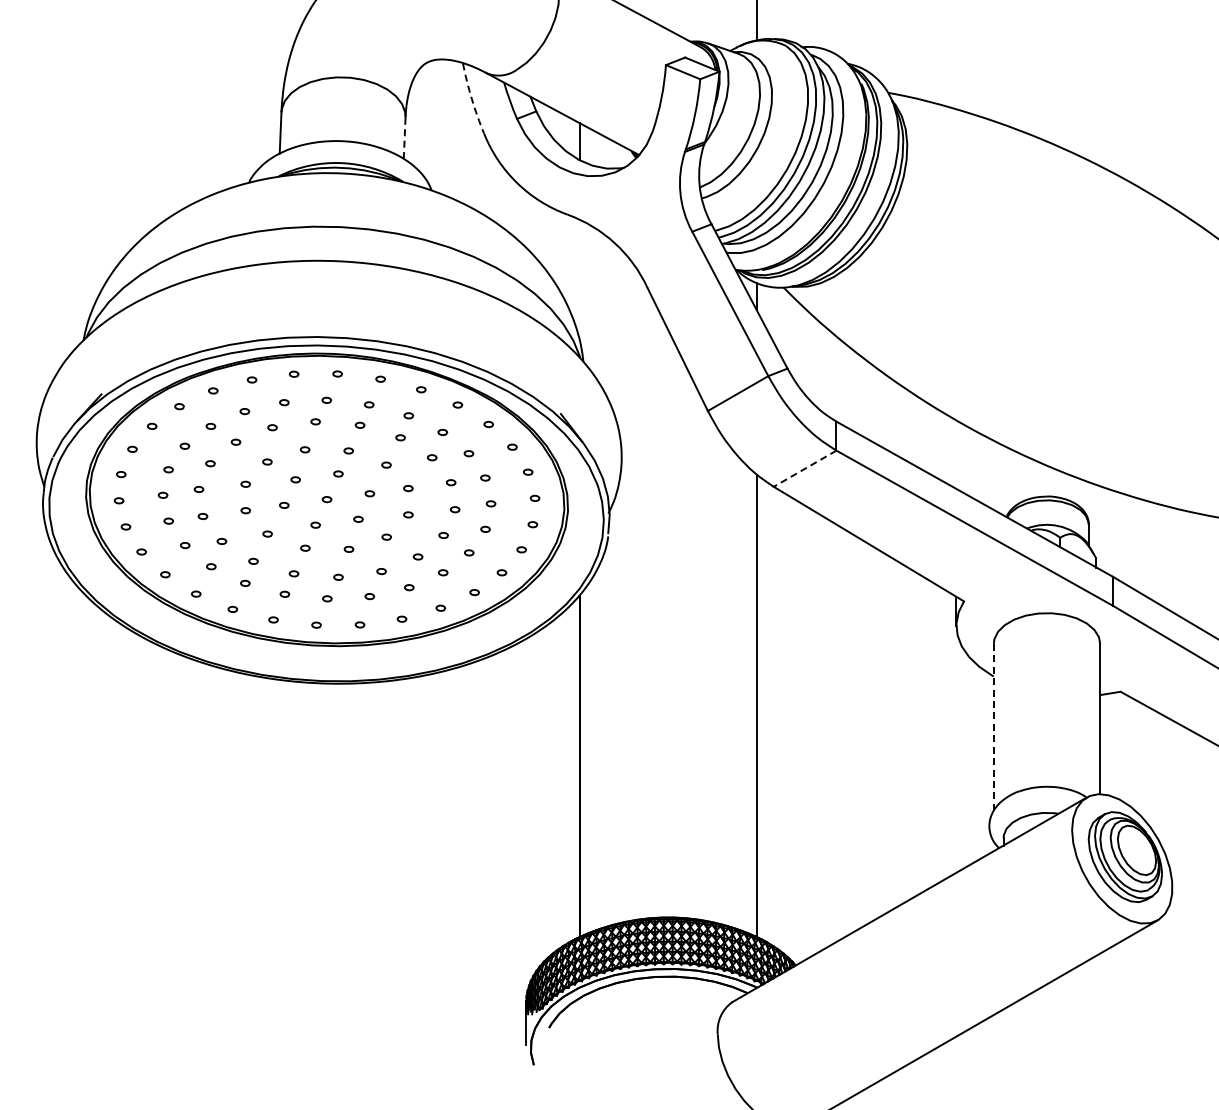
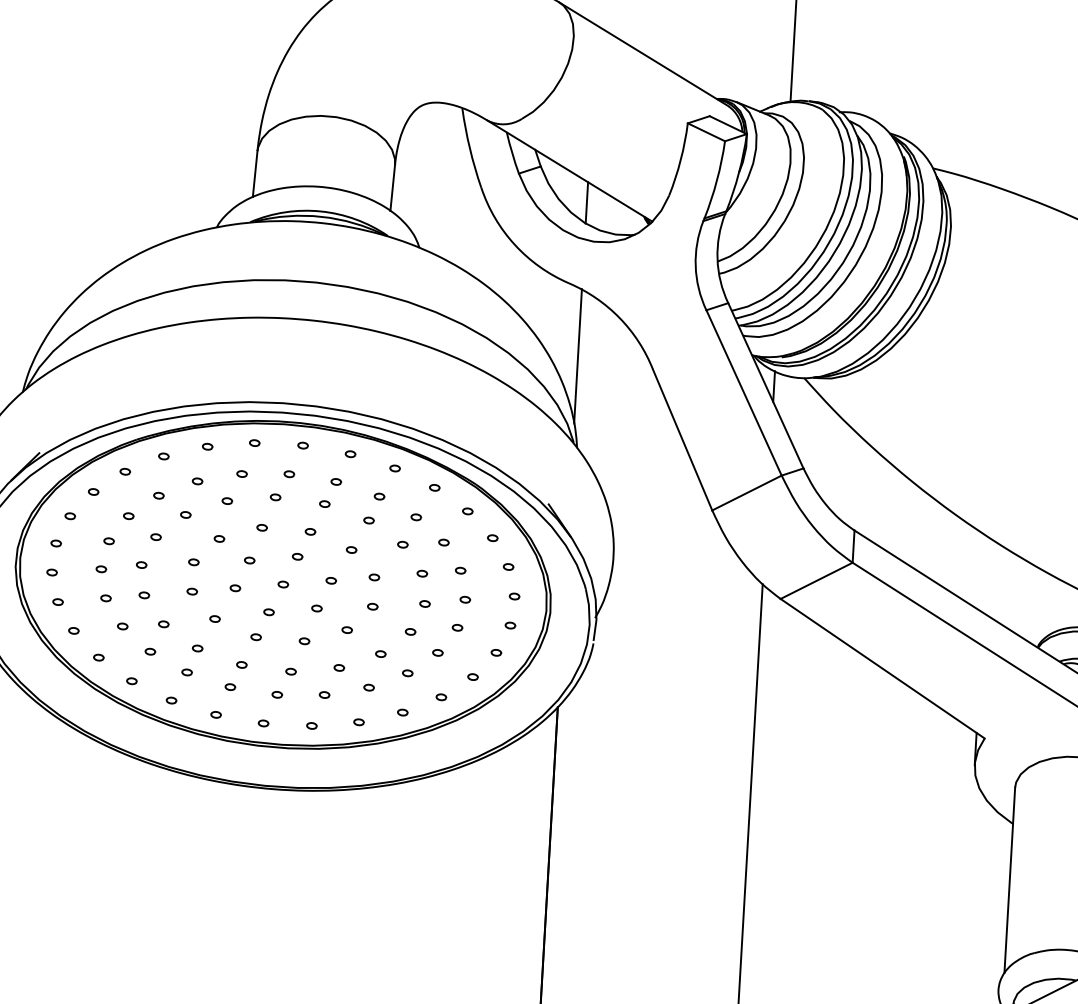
arc: (471, 99) -> (469, 149), dashed -> solid
line: (404, 138) -> (392, 188), dashed -> solid
line: (579, 279) -> (578, 356), added
line: (804, 468) -> (815, 580), dashed -> solid
line: (993, 727) -> (1009, 880), dashed -> solid

